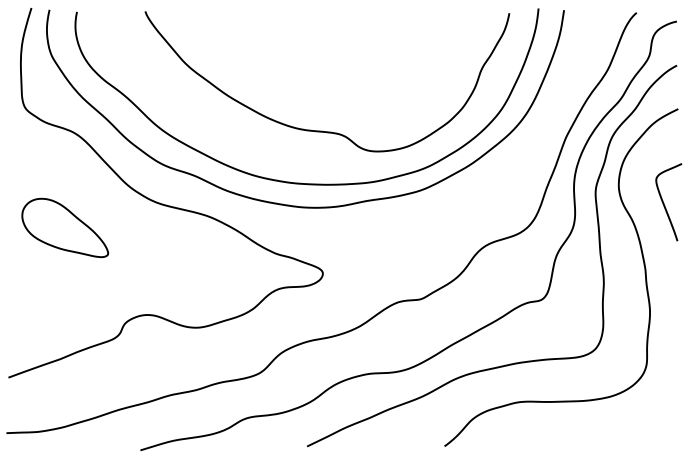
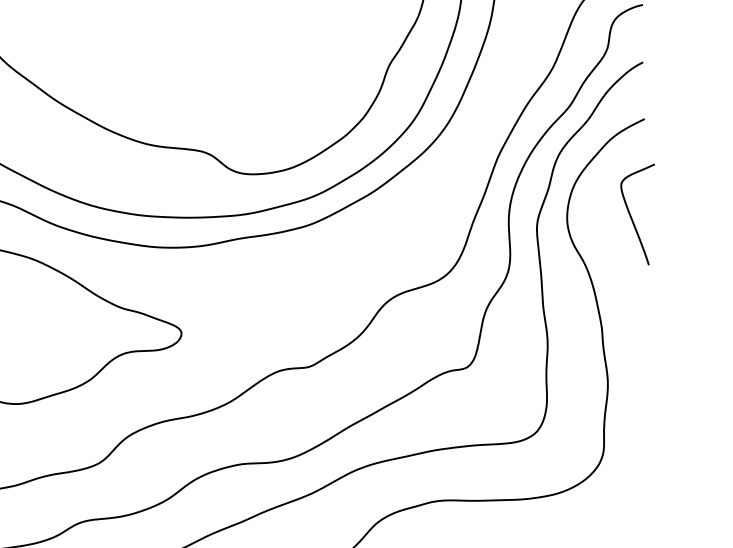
curve: (664, 203) -> (631, 216), moved

